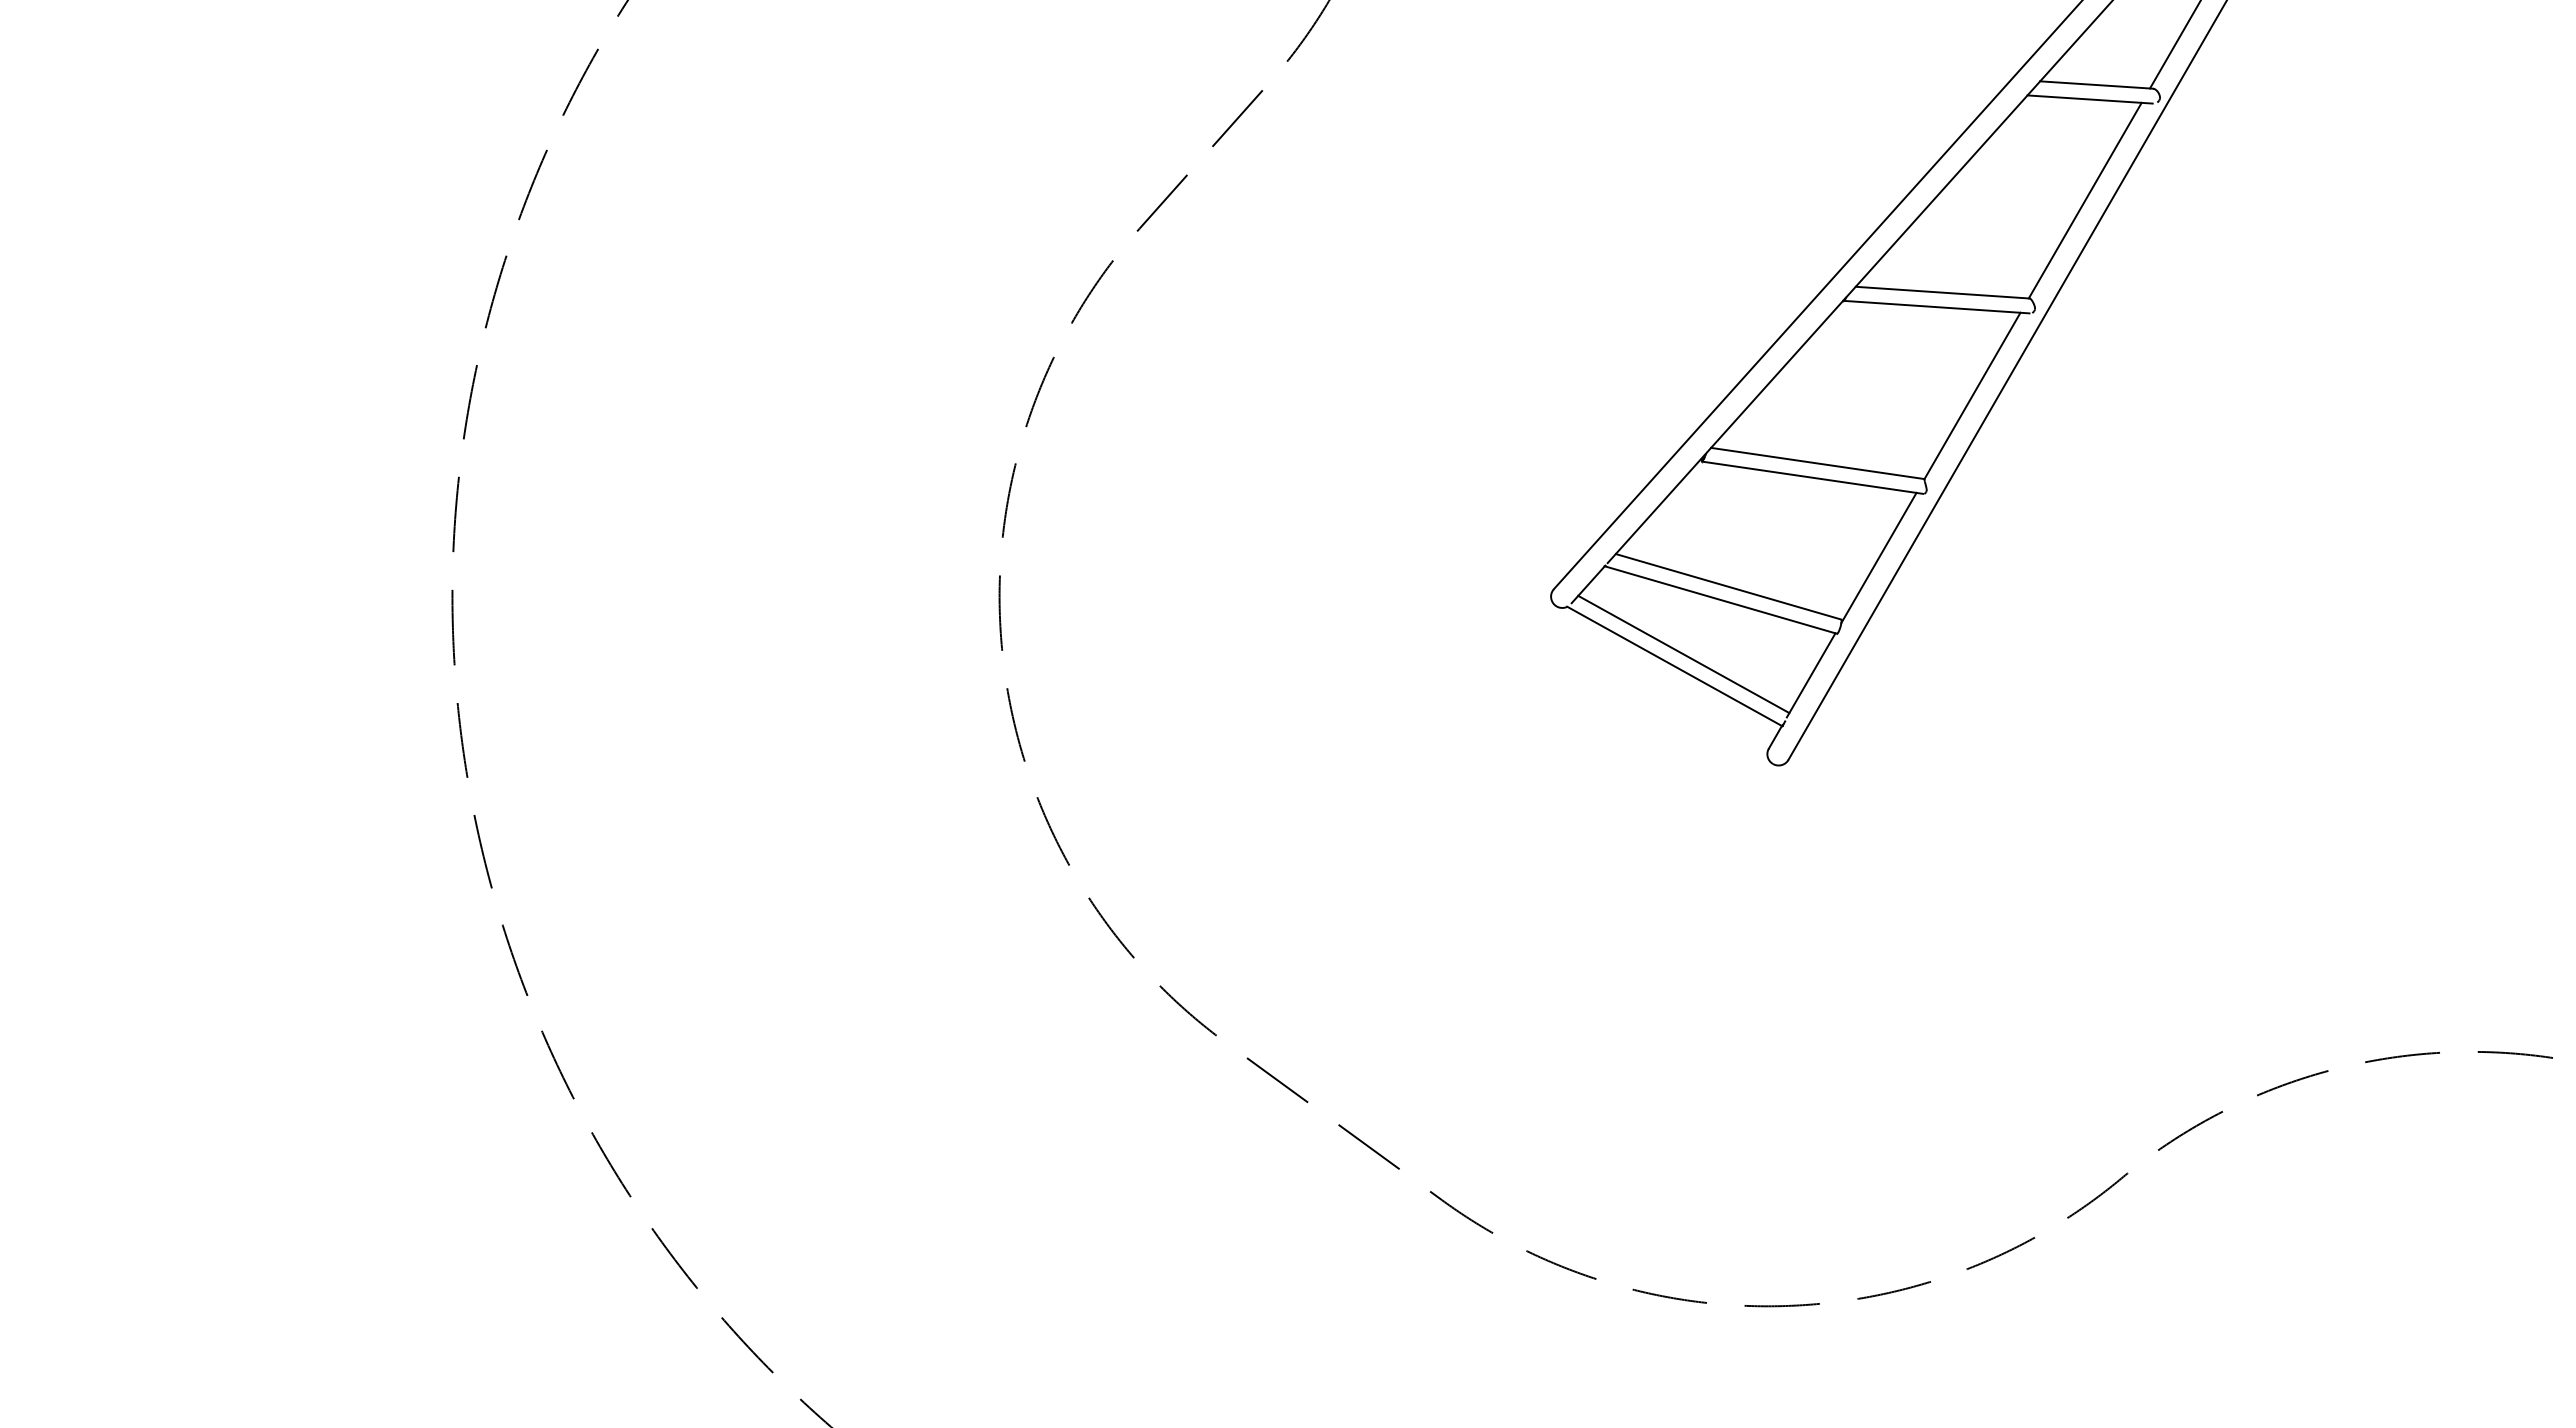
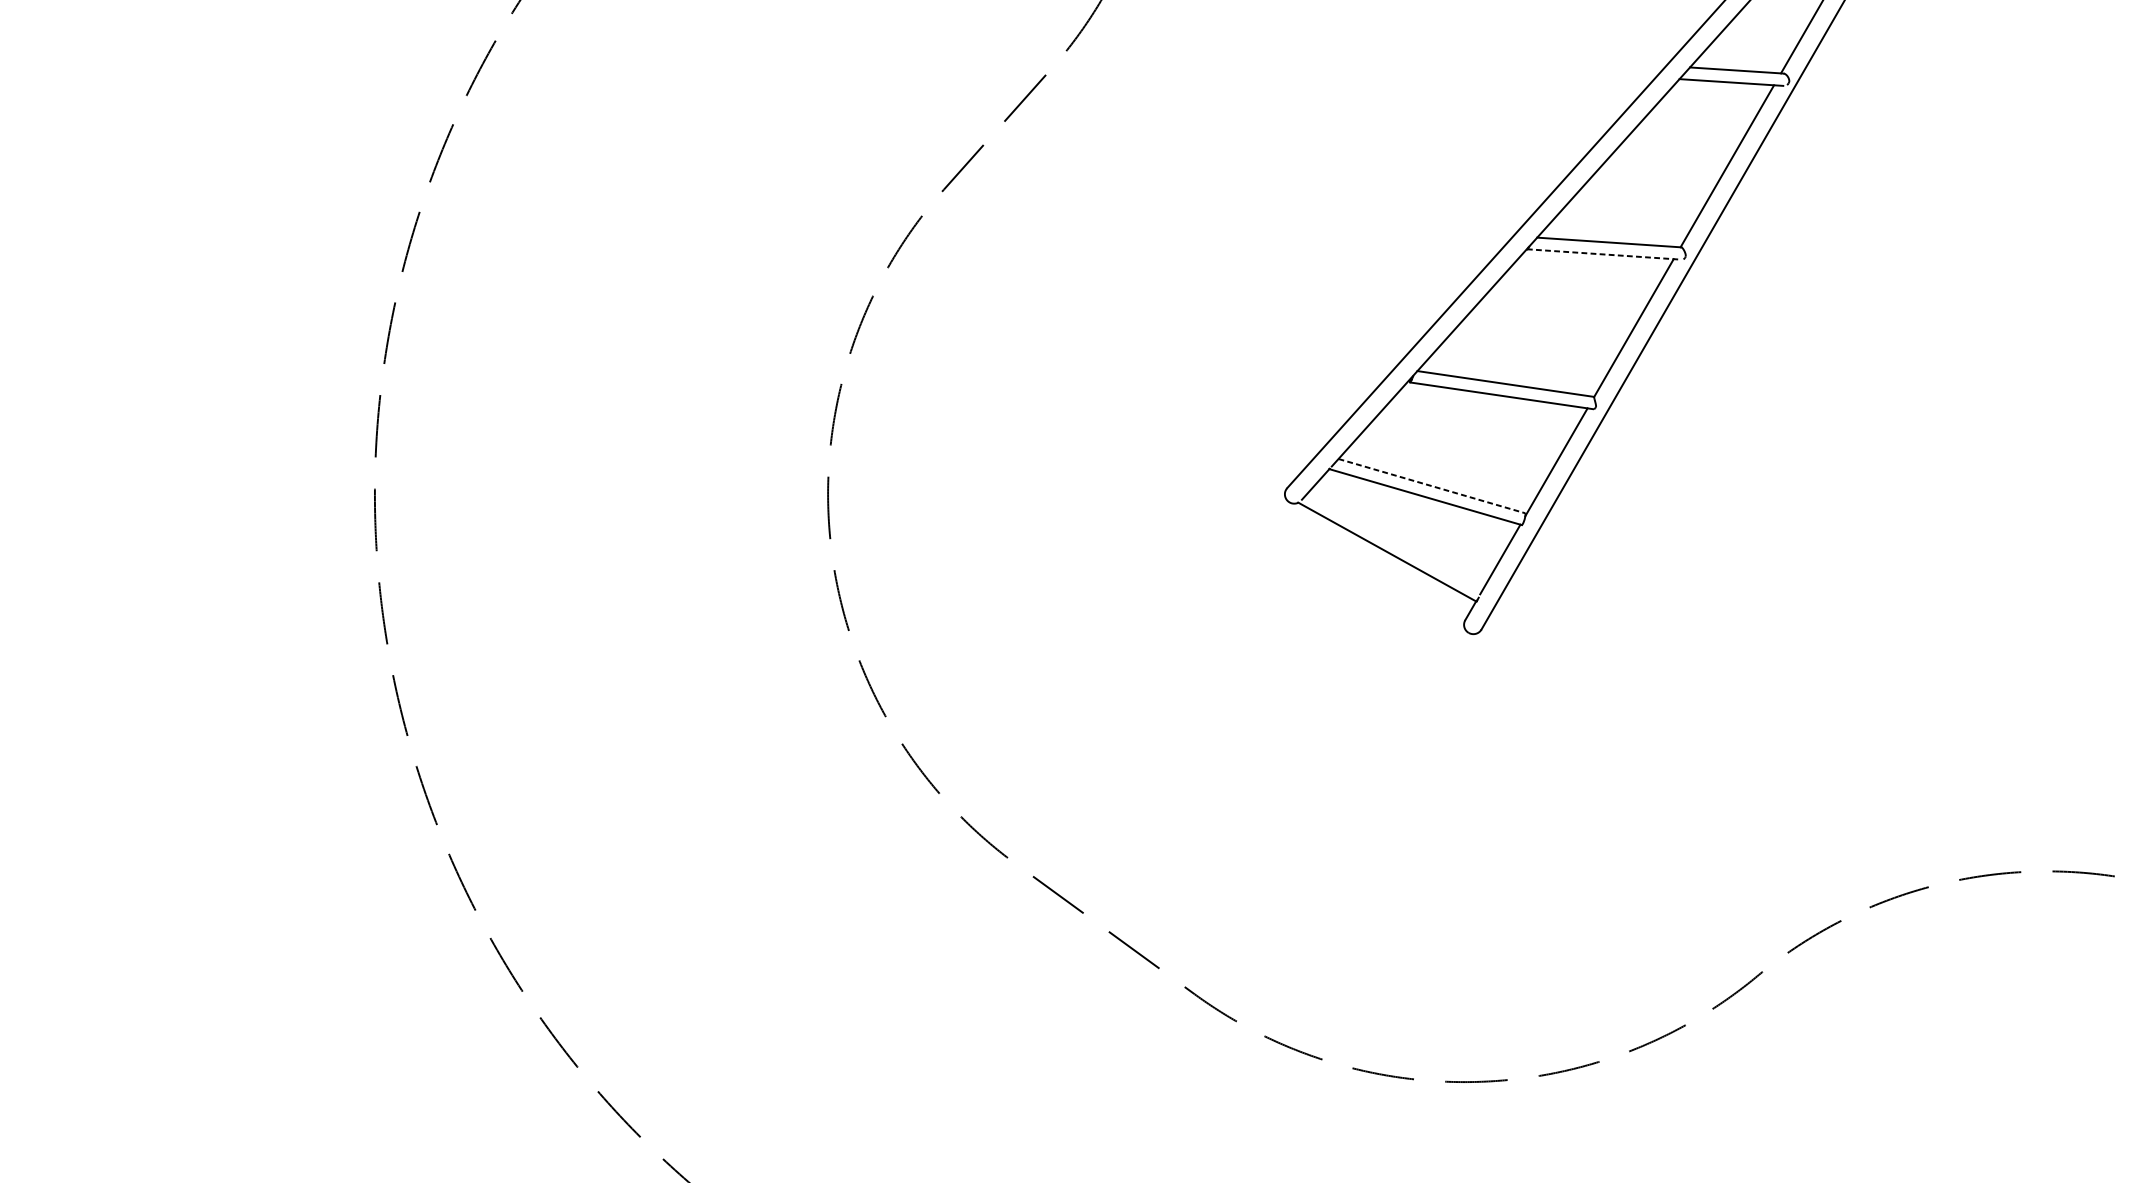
line: (1936, 307) -> (1604, 254), solid -> dashed
line: (1729, 586) -> (1432, 485), solid -> dashed
line: (1683, 654) -> (1394, 542), removed

